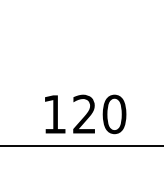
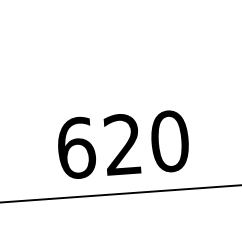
text: (54, 114) -> (75, 148), 120 -> 620

